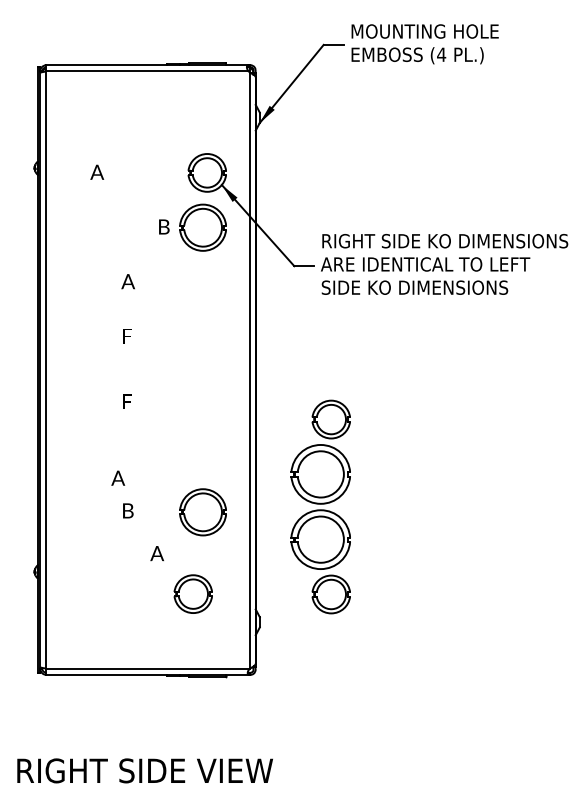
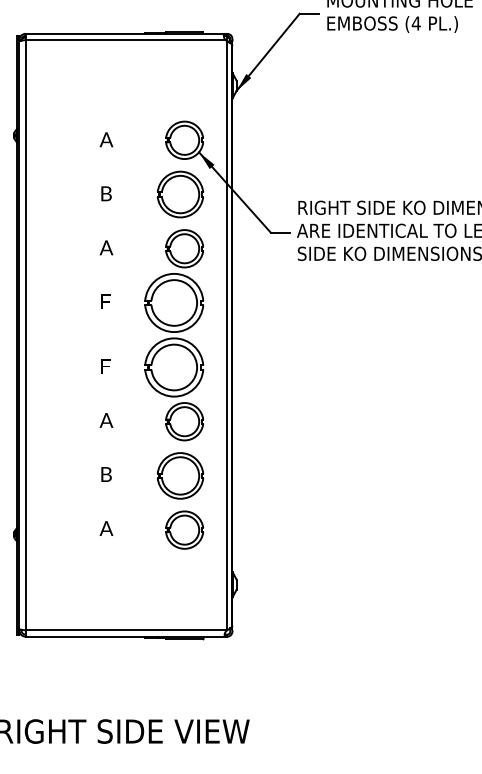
text: (97, 171) -> (106, 138), moved
text: (164, 226) -> (106, 193), moved
text: (118, 477) -> (106, 419), moved
part: (320, 506) -> (173, 334), moved
text: (156, 553) -> (105, 528), moved
part: (192, 593) -> (183, 529), moved

